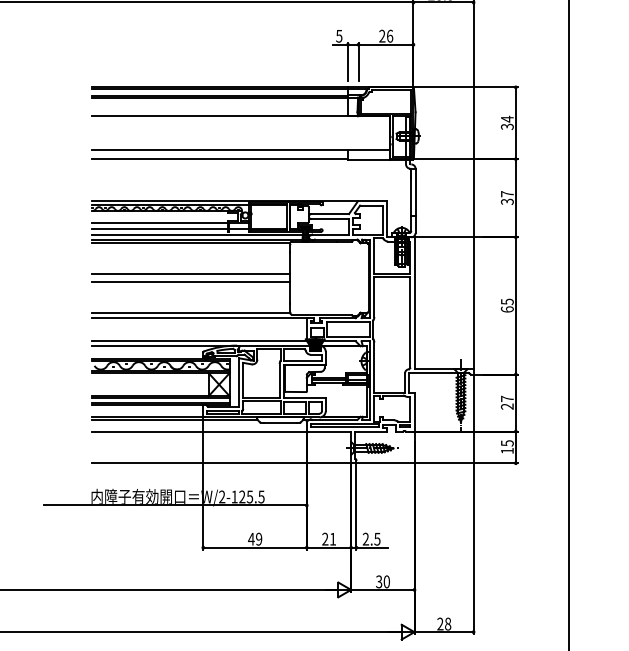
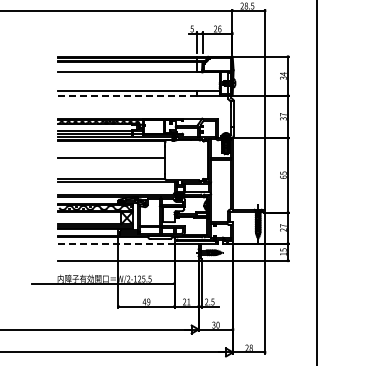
line: (221, 158) -> (128, 95), solid -> dashed
line: (190, 282) -> (111, 162), removed
line: (199, 431) -> (116, 243), solid -> dashed

